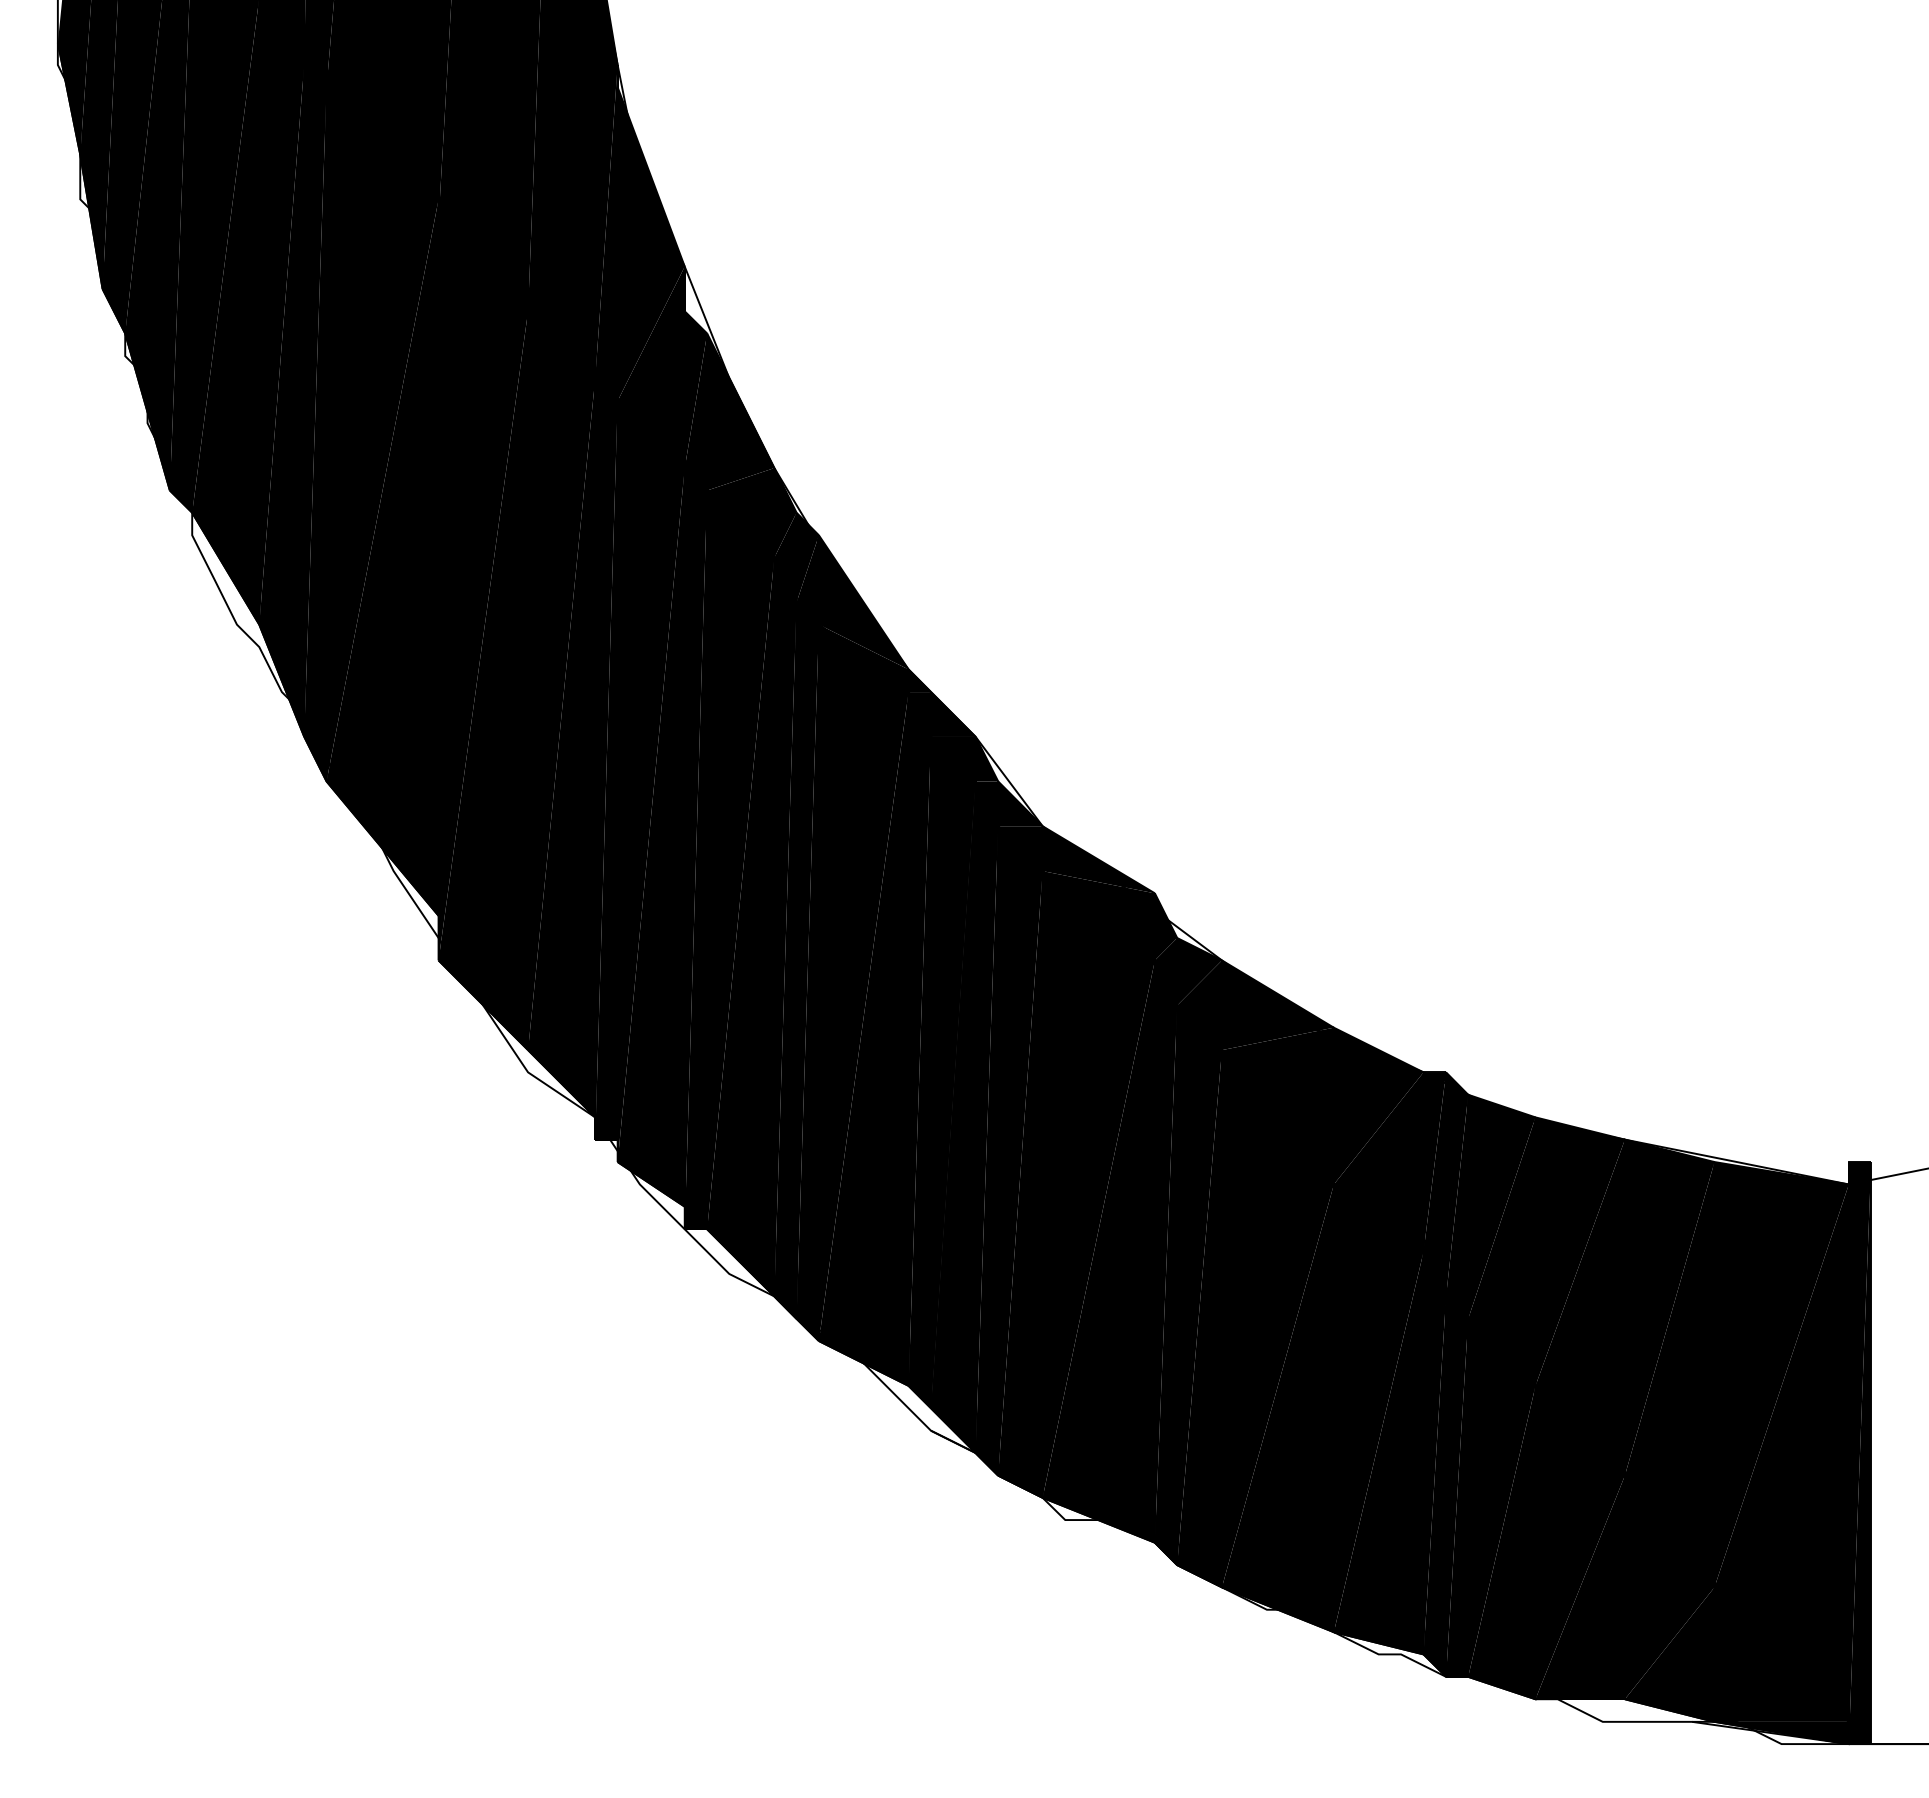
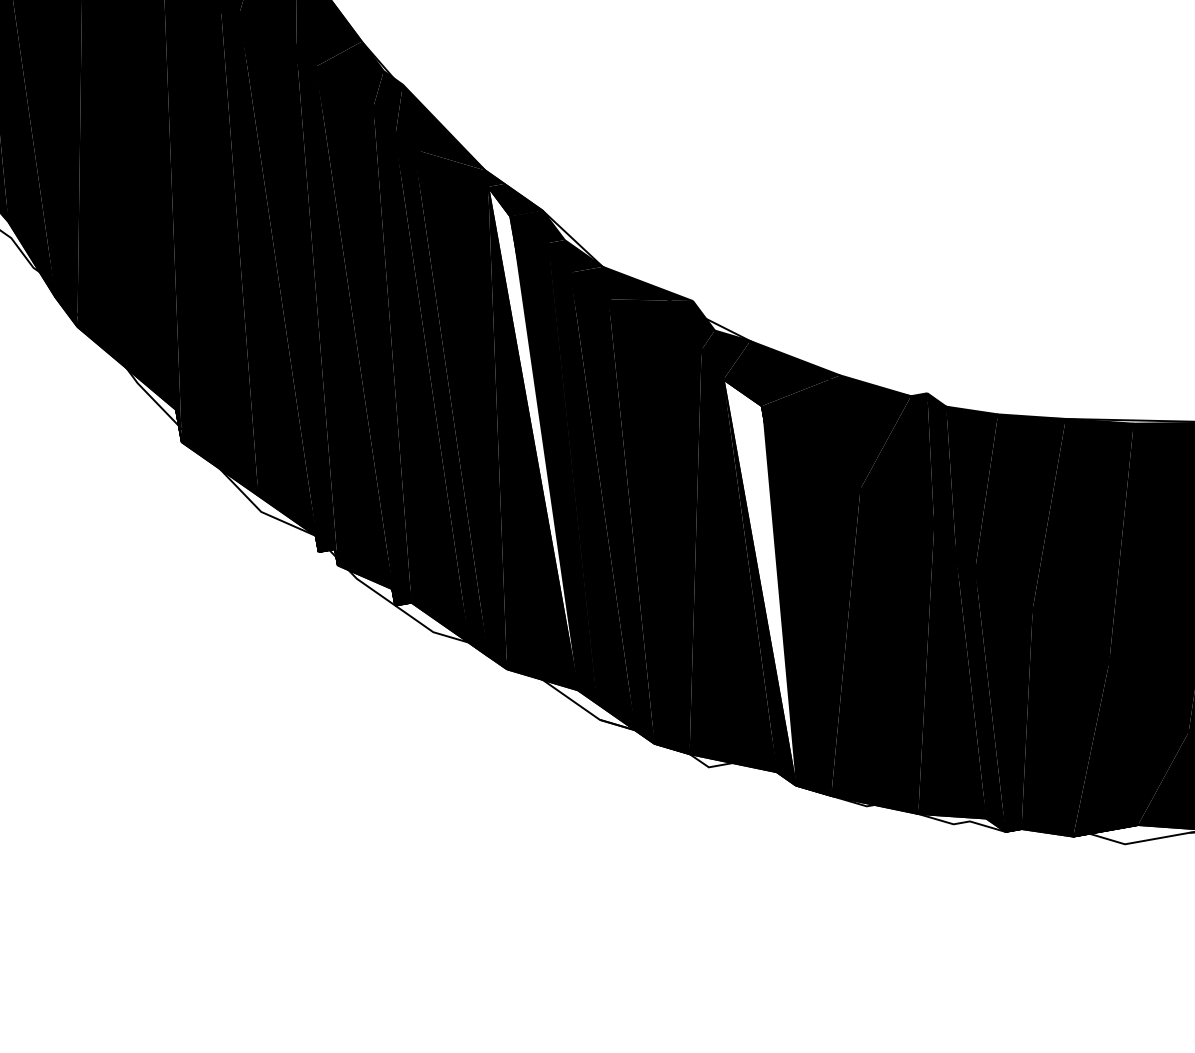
fill: (919, 1038) -> (540, 436), removed
fill: (1199, 1285) -> (775, 579), removed

